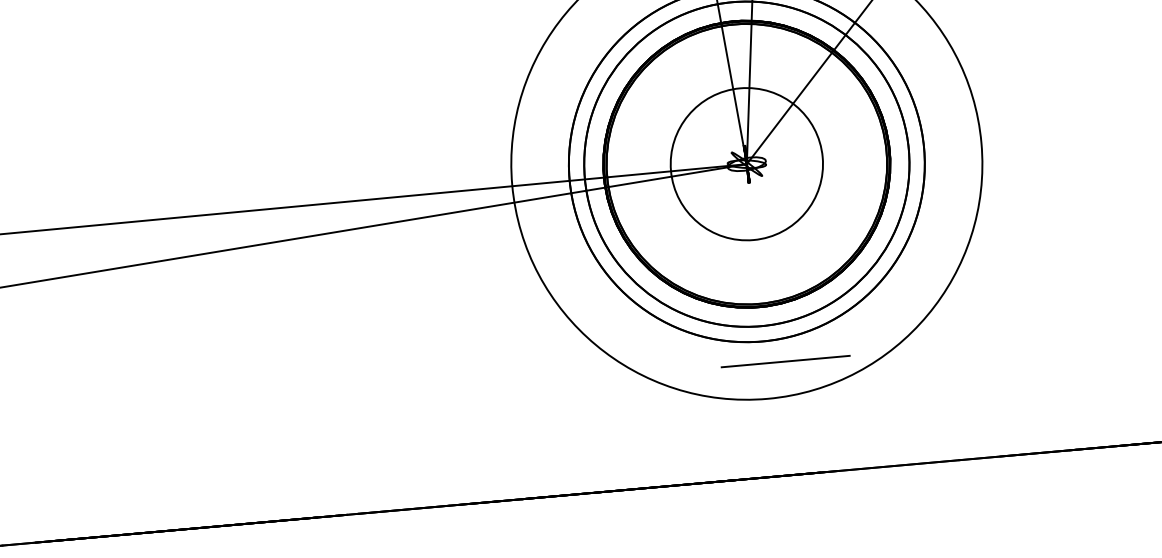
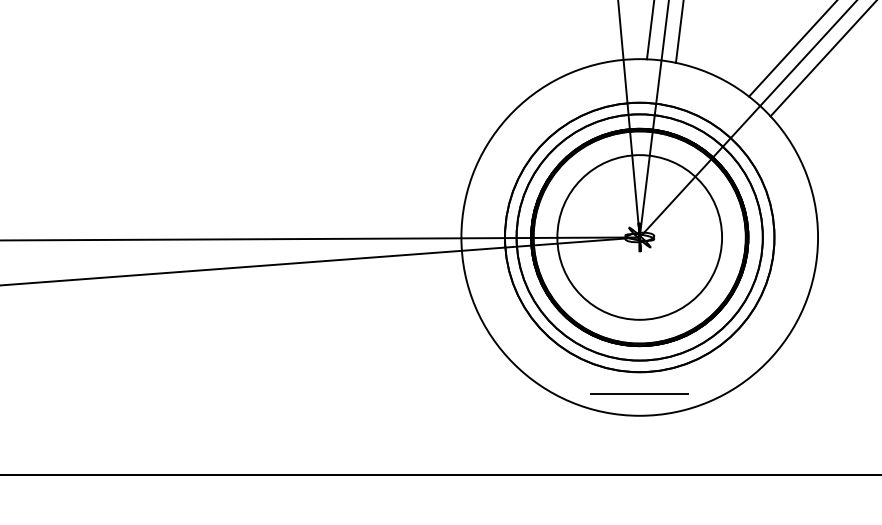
circle: (746, 164) -> (639, 237), size x1.43
line: (785, 361) -> (639, 393), moved

